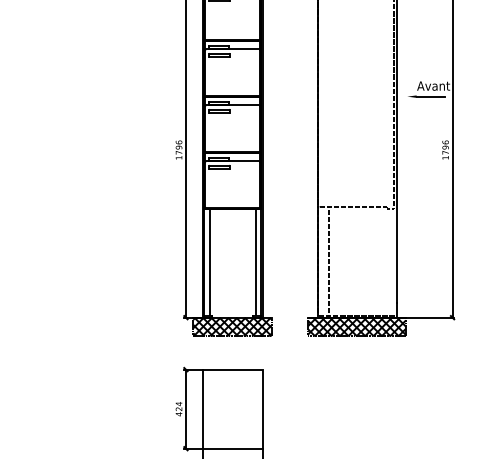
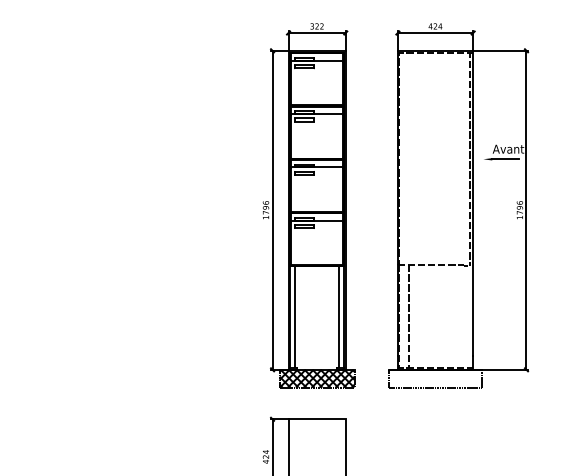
hatch: (357, 326) -> (435, 378), removed

